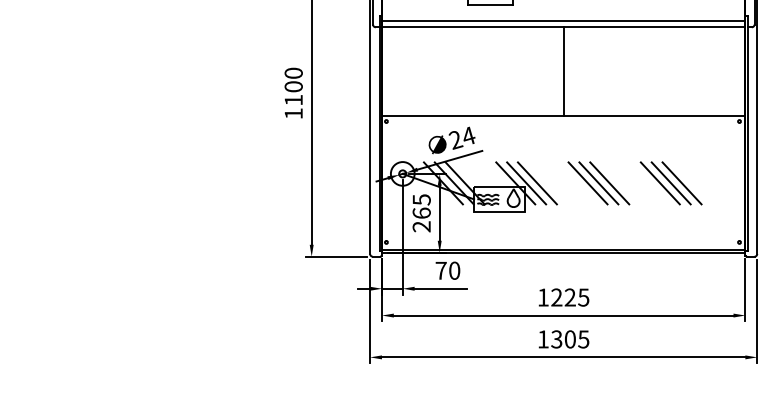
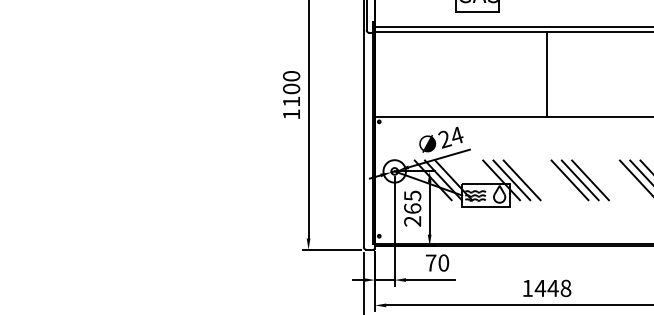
text: (569, 297) -> (552, 288), 1225 -> 1448

